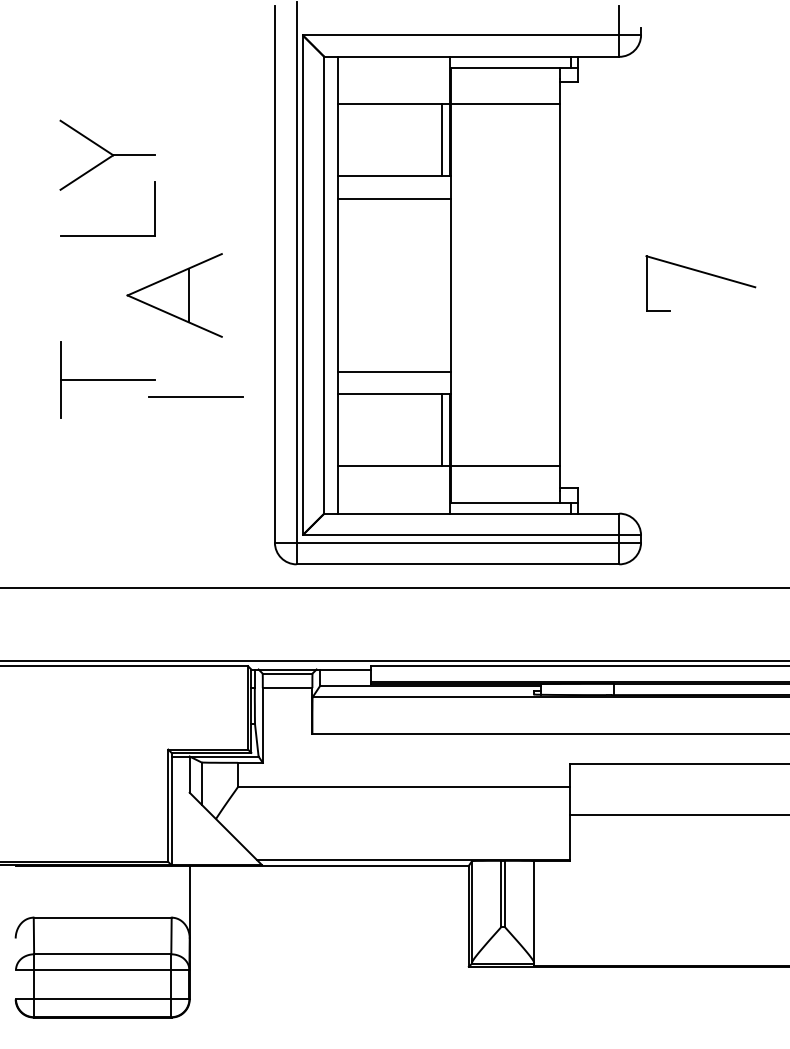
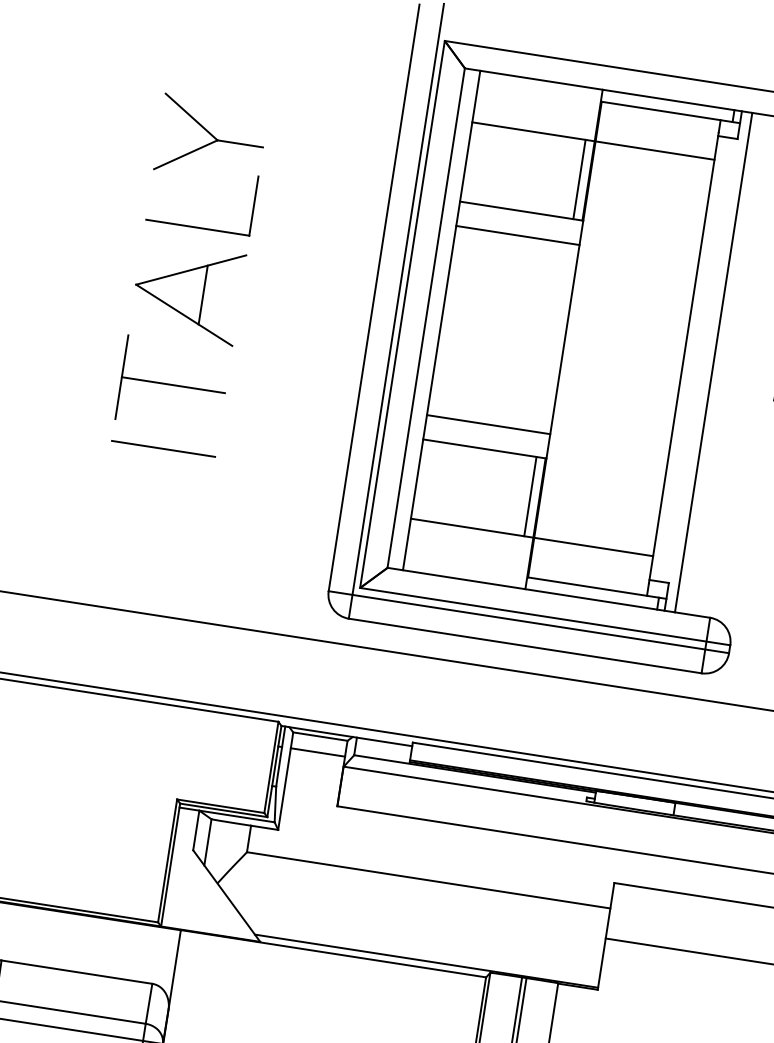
line: (587, 284) -> (714, 361), added
part: (174, 295) -> (187, 292), moved
line: (195, 396) -> (163, 447), moved

